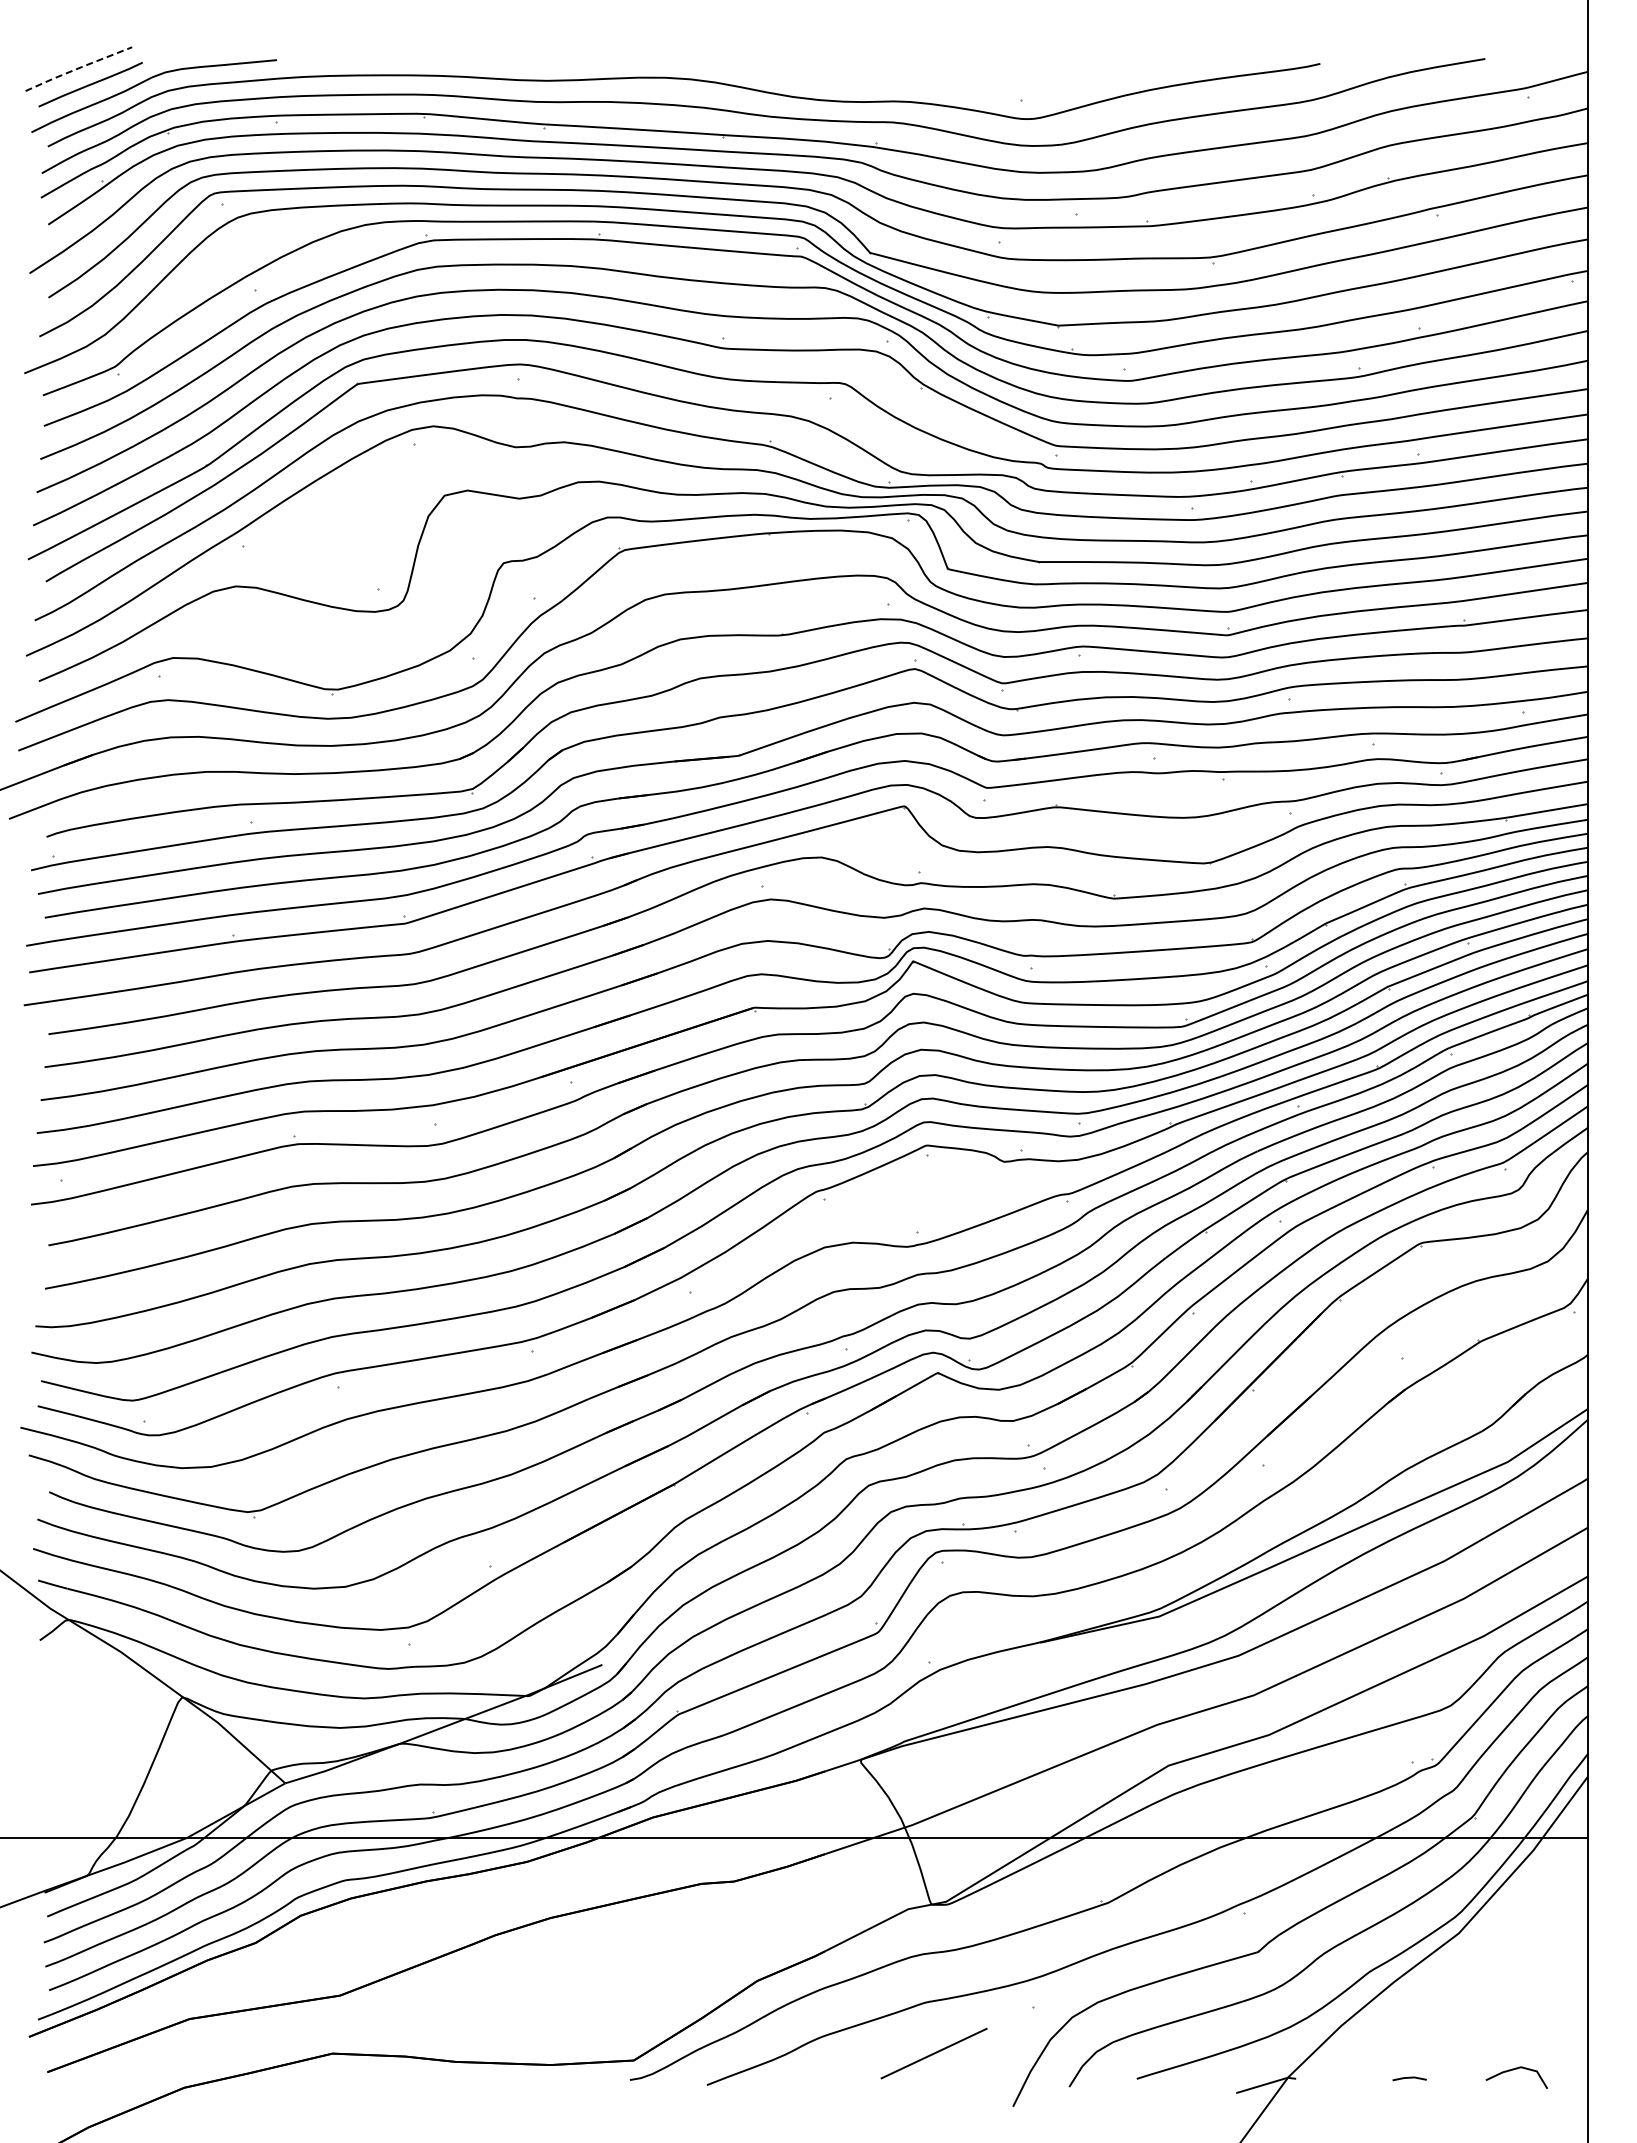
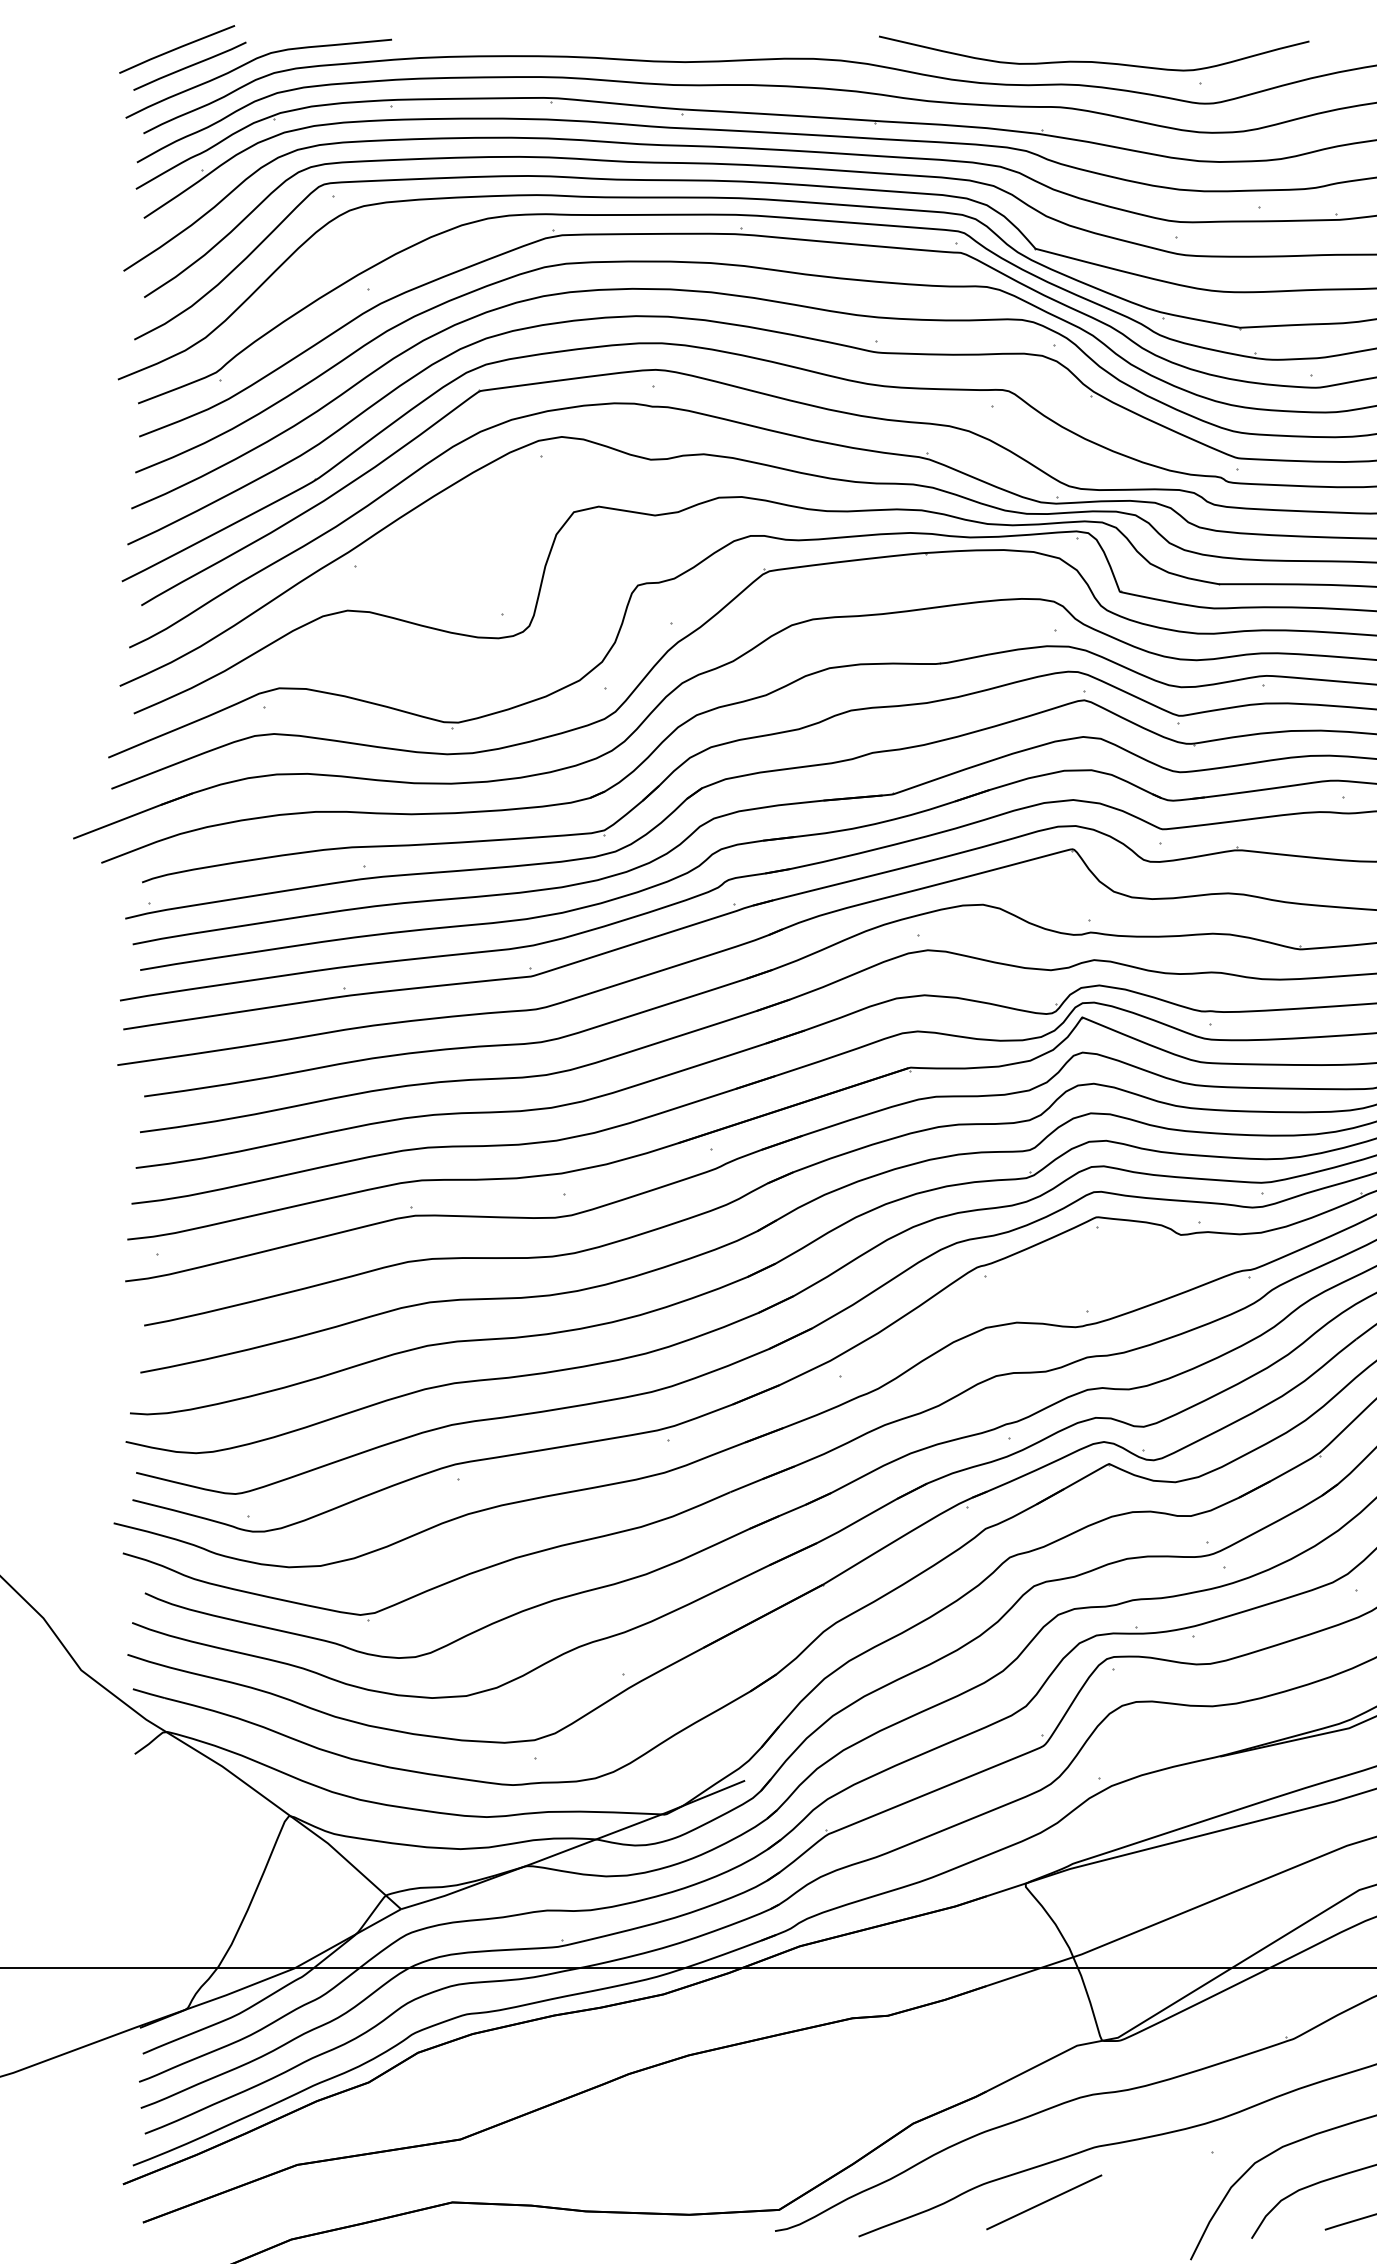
line: (78, 68) -> (176, 48), dashed -> solid
curve: (923, 79) -> (1093, 60), added
line: (933, 2053) -> (1043, 2202), moved

